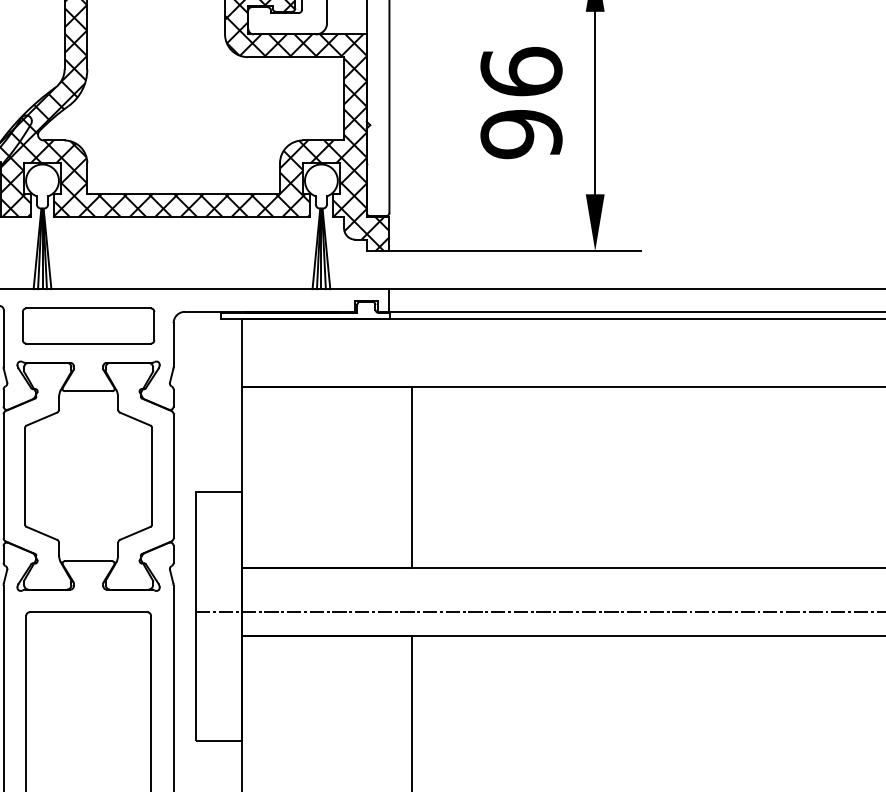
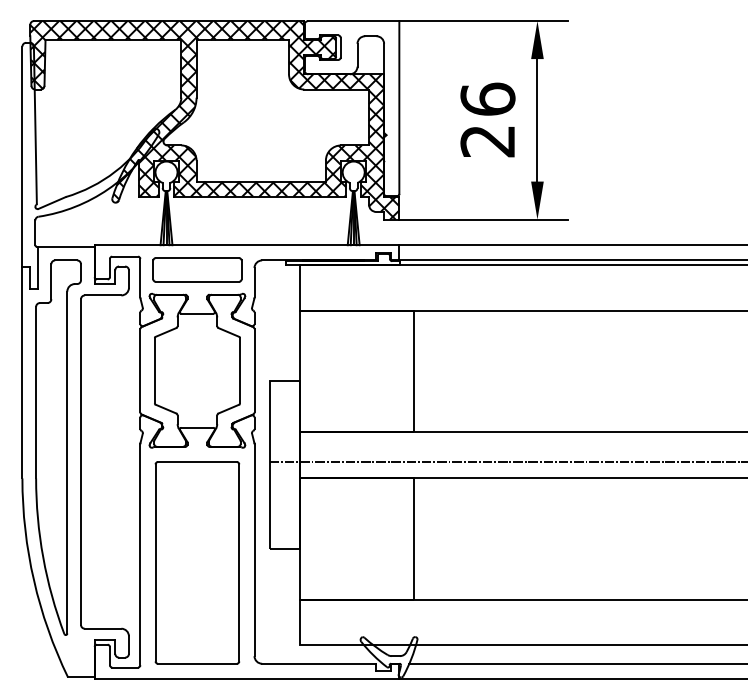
text: (520, 134) -> (487, 141), 96 -> 26

